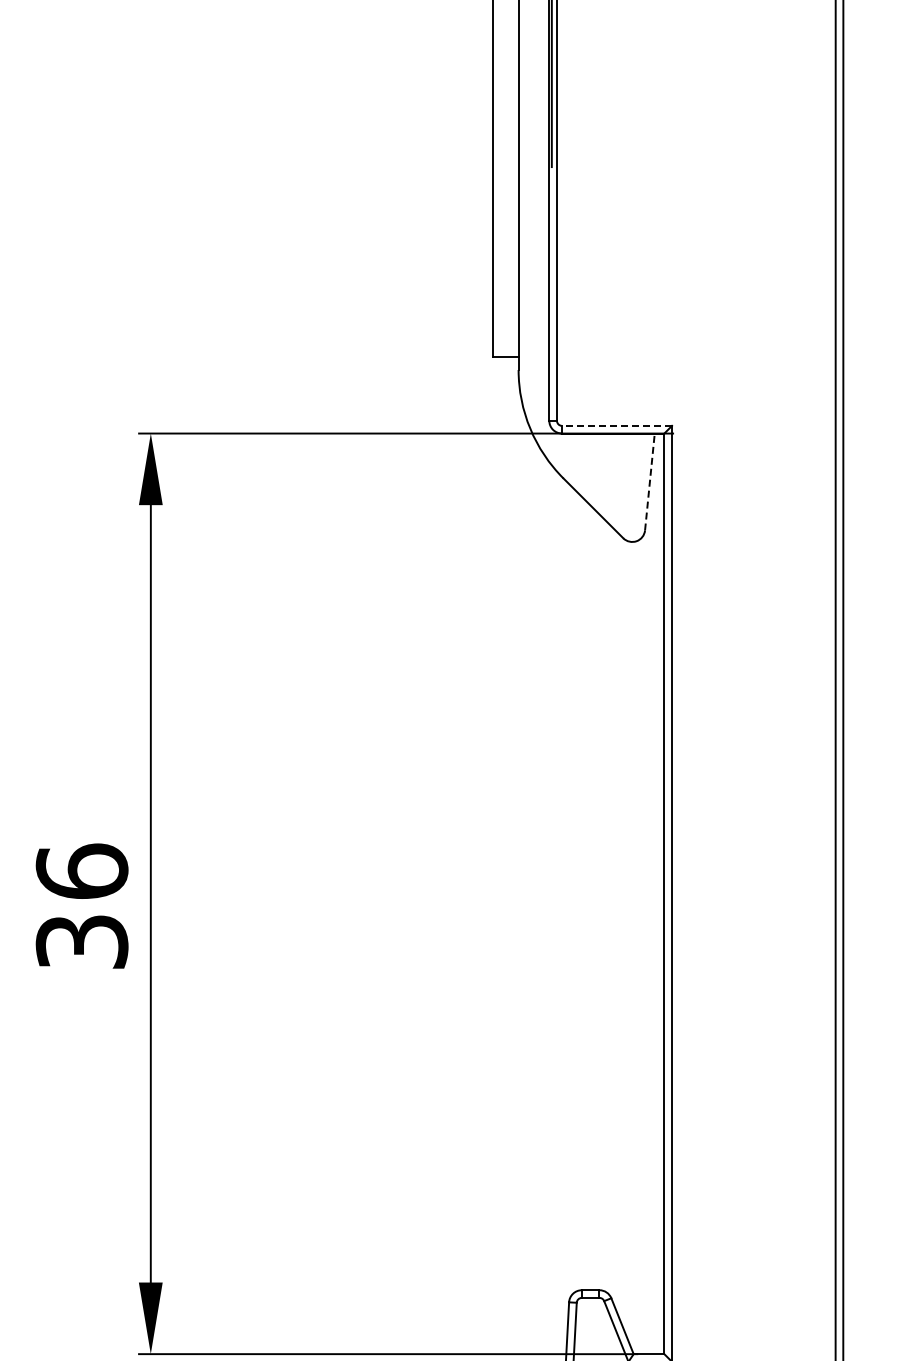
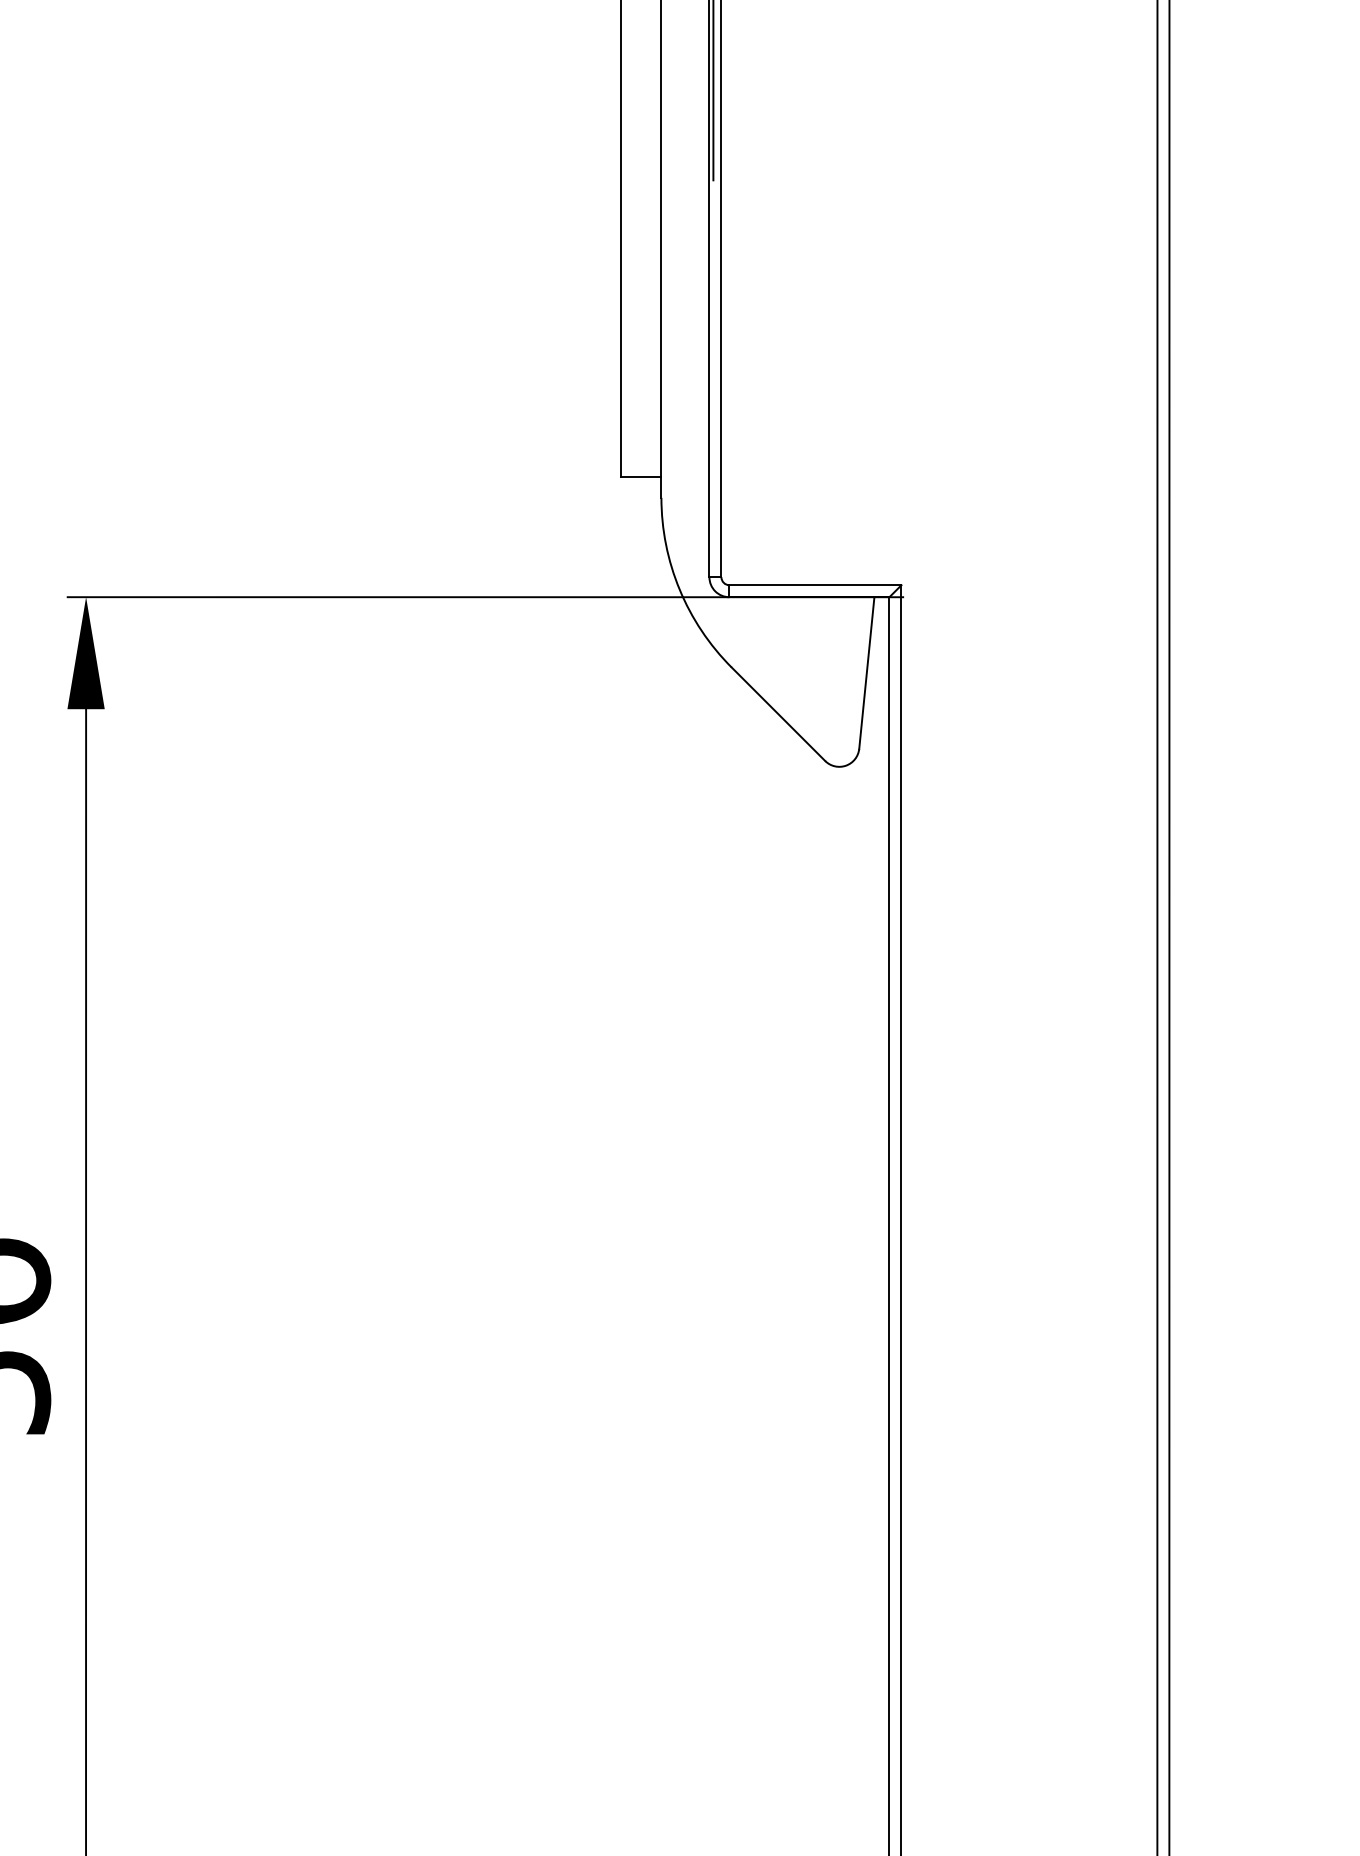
line: (617, 425) -> (816, 584), dashed -> solid
line: (649, 482) -> (866, 673), dashed -> solid

